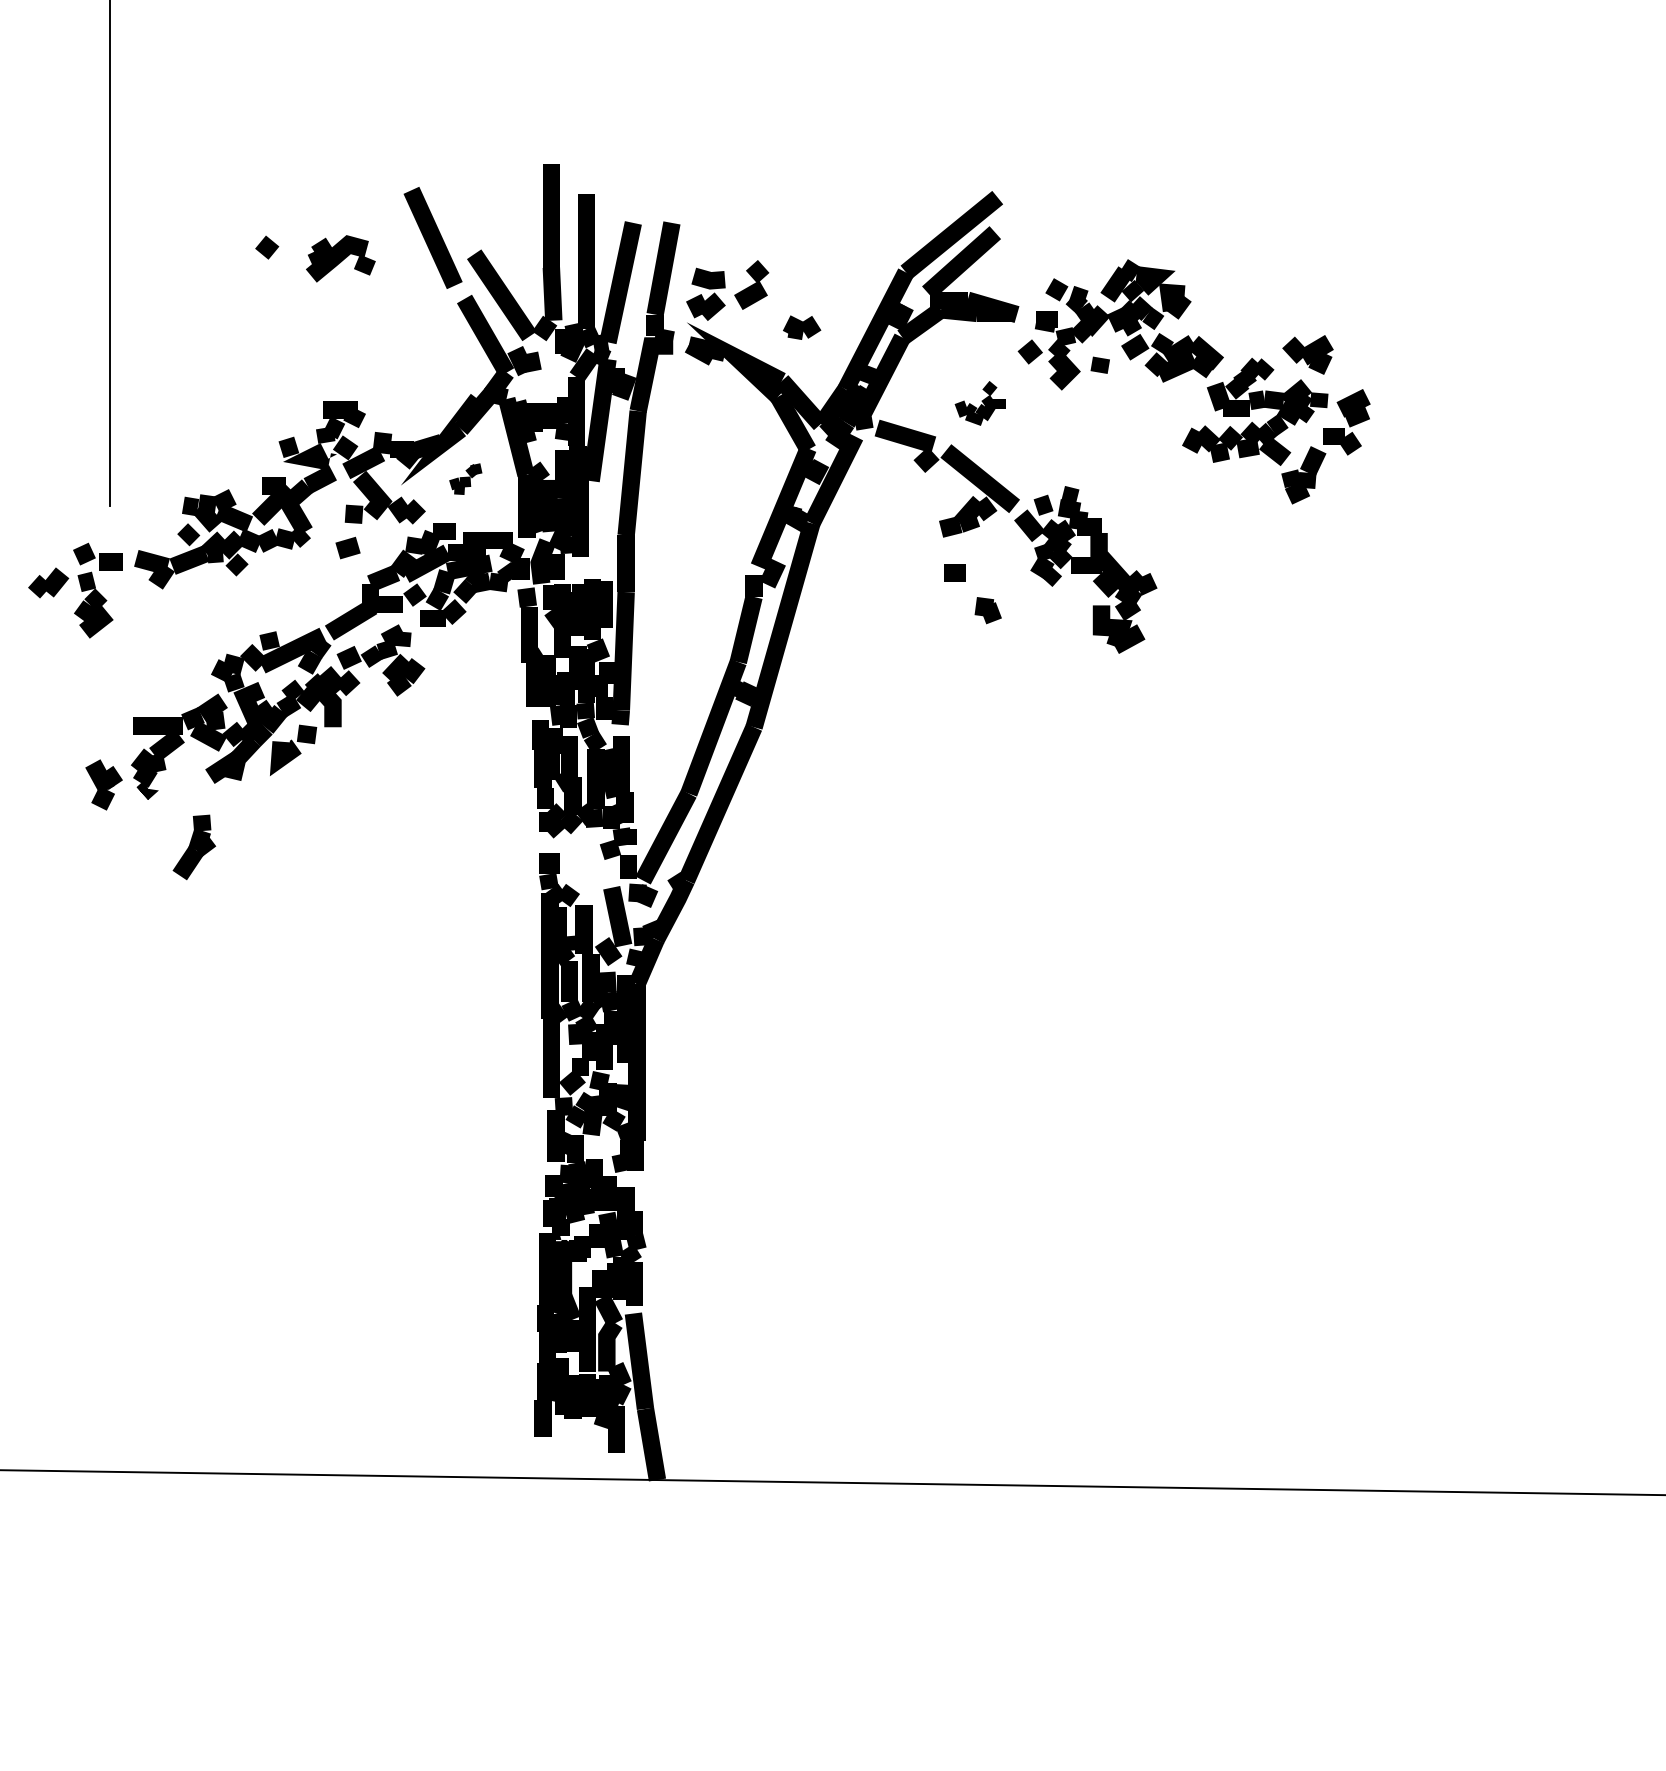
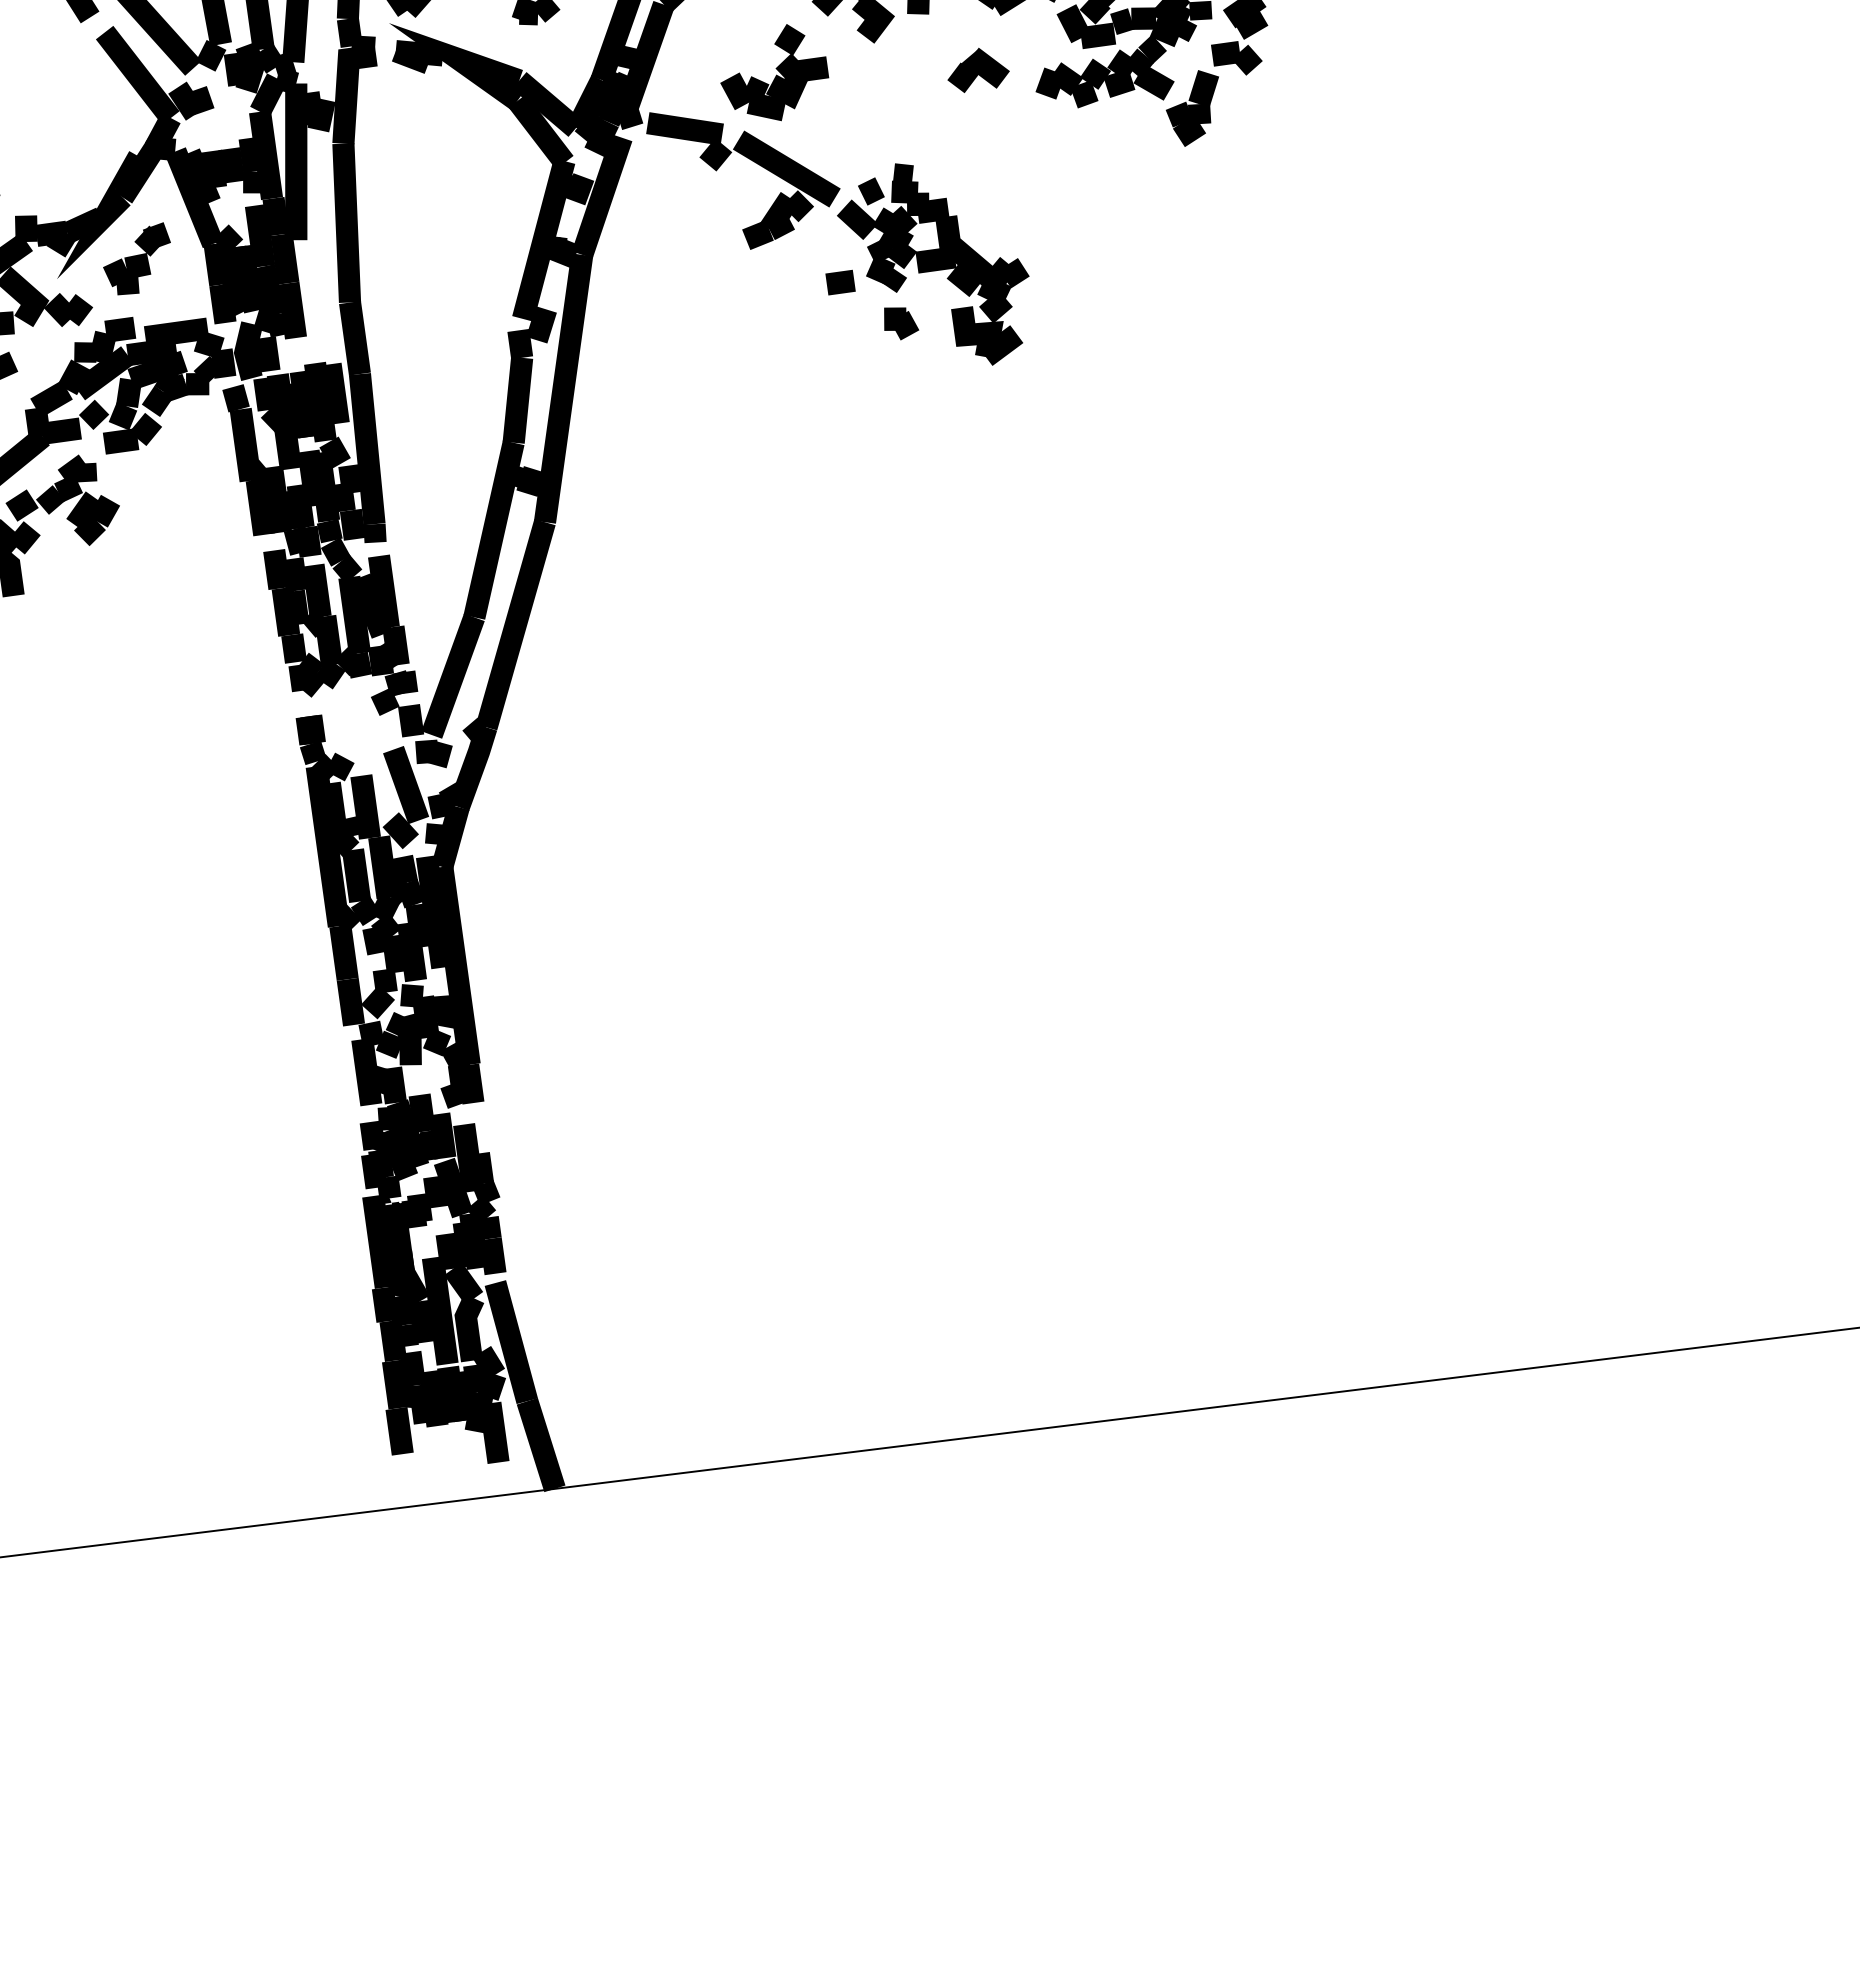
part: (979, 403) -> (772, 74), size x1.67
part: (1139, 421) -> (977, 69), added
part: (465, 478) -> (137, 258), size x1.67
line: (954, 572) -> (840, 282), moved
part: (987, 610) -> (899, 322), moved

